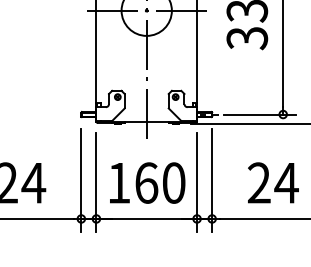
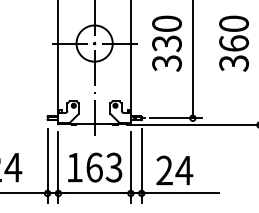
text: (172, 182) -> (113, 167), 160 -> 163
text: (272, 182) -> (174, 170), moved

